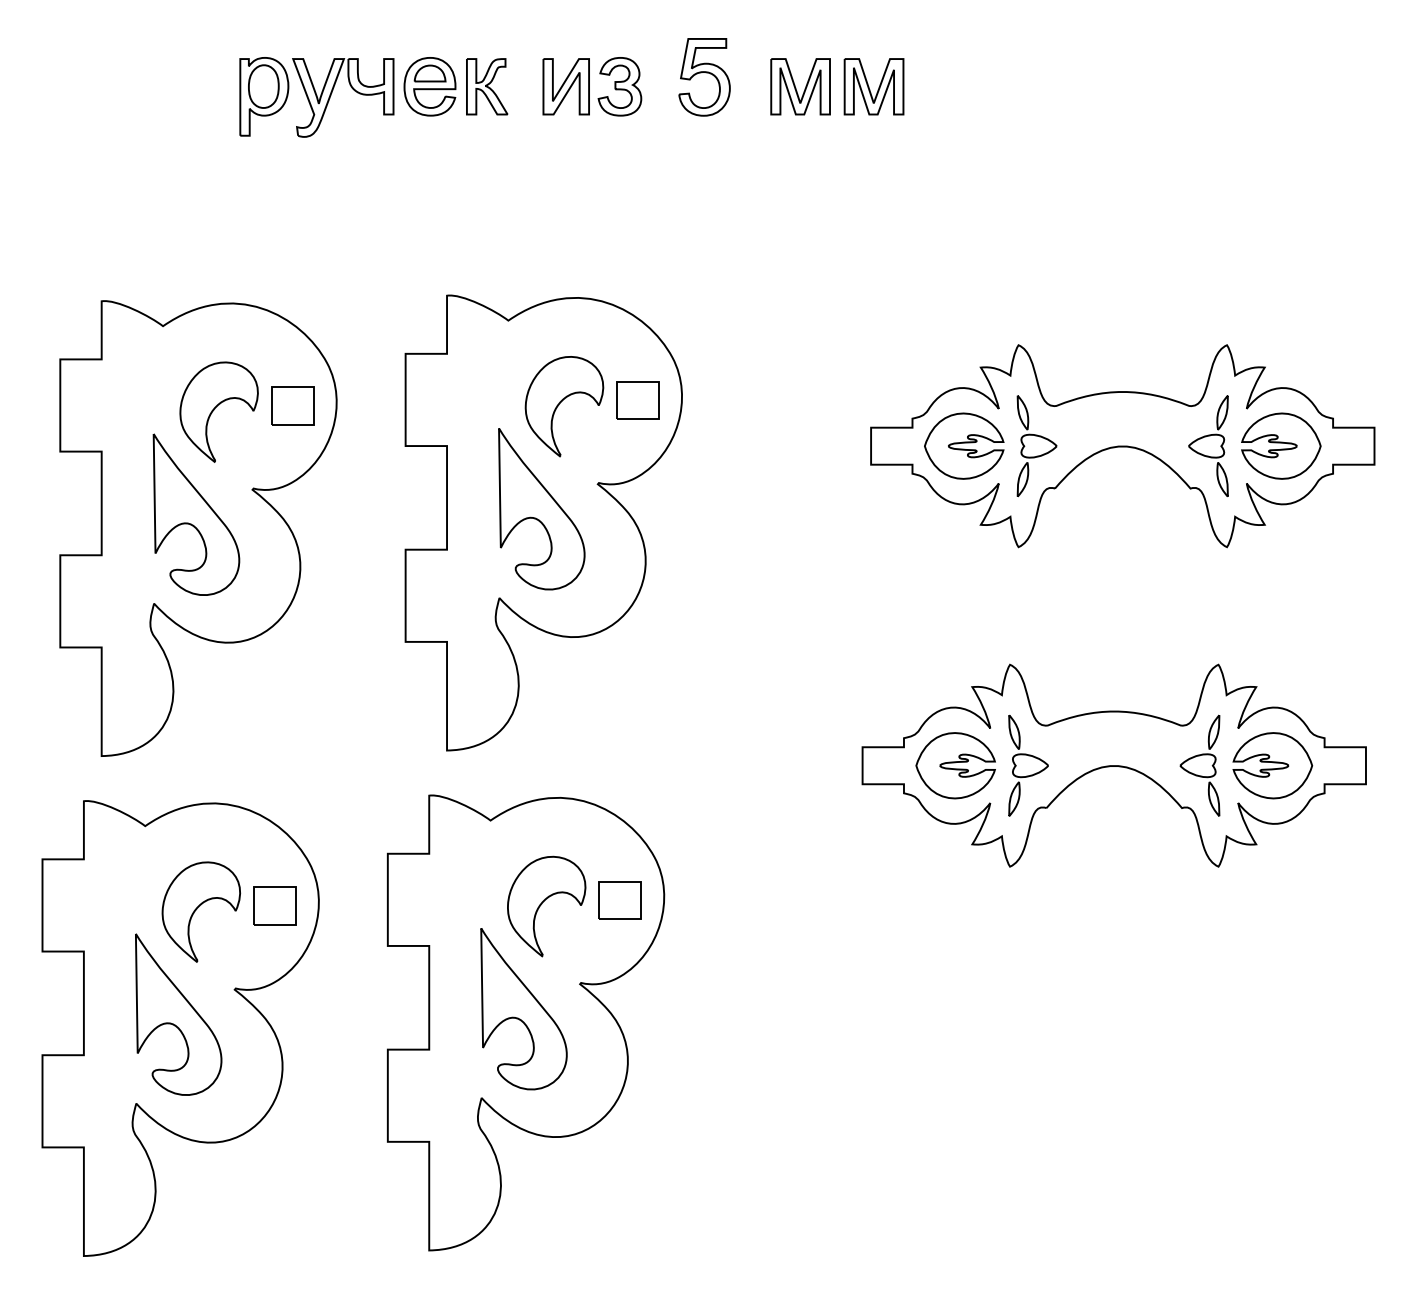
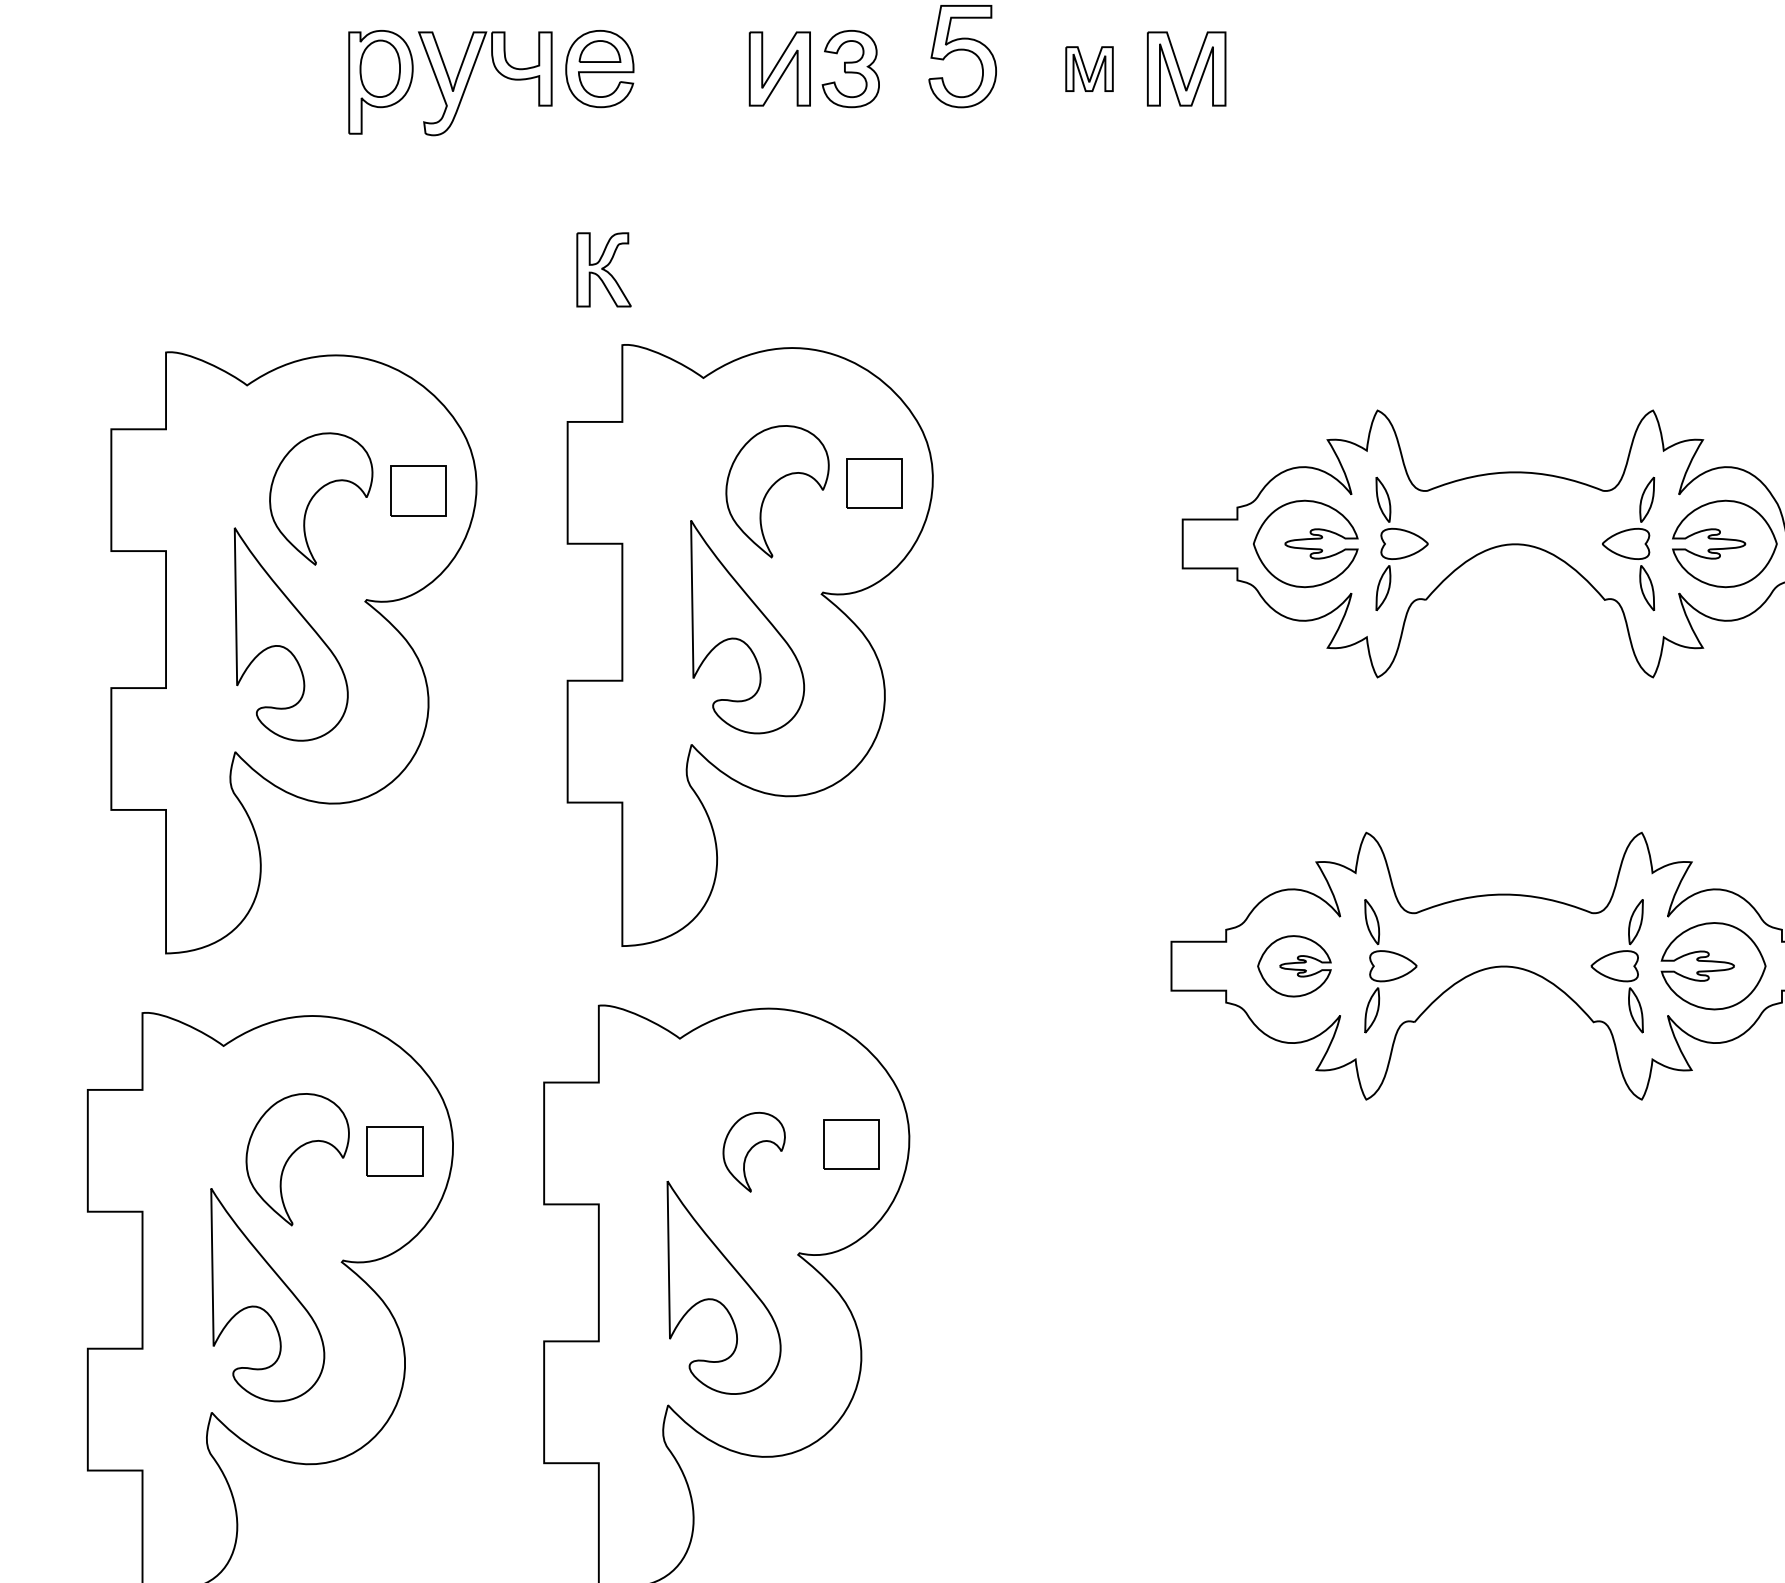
part: (487, 86) -> (604, 269), moved
part: (800, 86) -> (1089, 68), size x0.6
part: (955, 765) -> (1294, 965), size x0.7
part: (546, 906) -> (753, 1152), size x0.6

